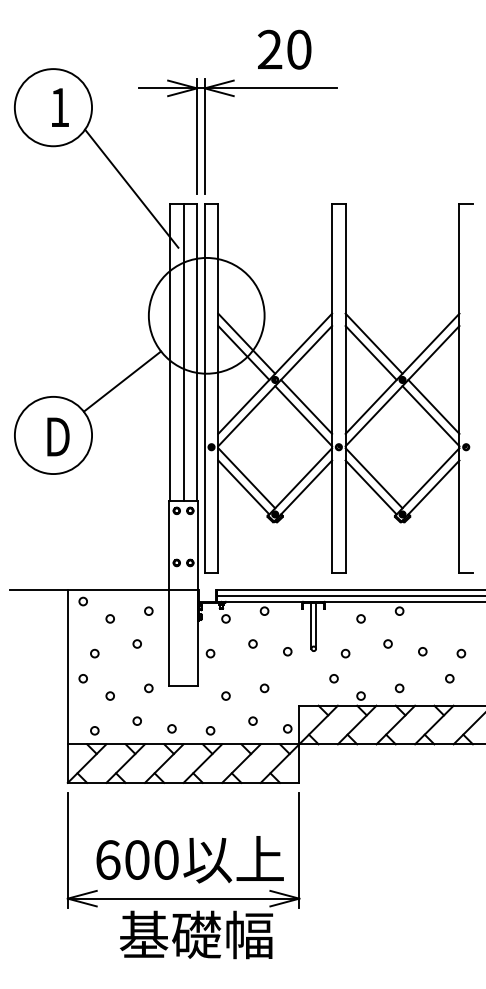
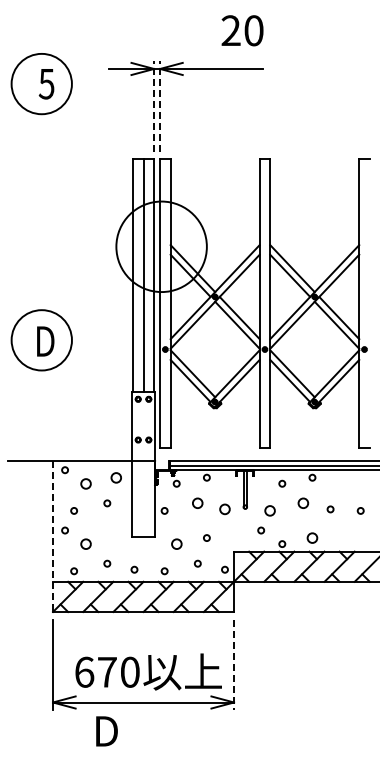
text: (284, 49) -> (242, 30), moved
text: (59, 108) -> (46, 84), 1 -> 5
line: (197, 136) -> (154, 106), solid -> dashed
line: (205, 136) -> (160, 106), solid -> dashed
line: (131, 188) -> (102, 147), removed
line: (122, 380) -> (95, 297), removed
circle: (148, 610) -> (116, 477), size x1.6
circle: (110, 618) -> (86, 483), size x1.6
circle: (252, 644) -> (197, 503), size x1.6
circle: (388, 644) -> (303, 503), size x1.6
circle: (287, 651) -> (224, 509), size x1.6
circle: (345, 653) -> (270, 510), size x1.6
circle: (449, 678) -> (351, 530), removed
line: (68, 687) -> (53, 537), solid -> dashed
circle: (148, 687) -> (116, 537), removed
circle: (399, 687) -> (312, 537), size x1.6
circle: (110, 695) -> (86, 543), size x1.6
circle: (225, 695) -> (176, 543), size x1.6
line: (299, 851) -> (234, 665), solid -> dashed
text: (137, 859) -> (107, 671), 600 -> 670
text: (196, 934) -> (153, 730), 基礎幅 -> D

